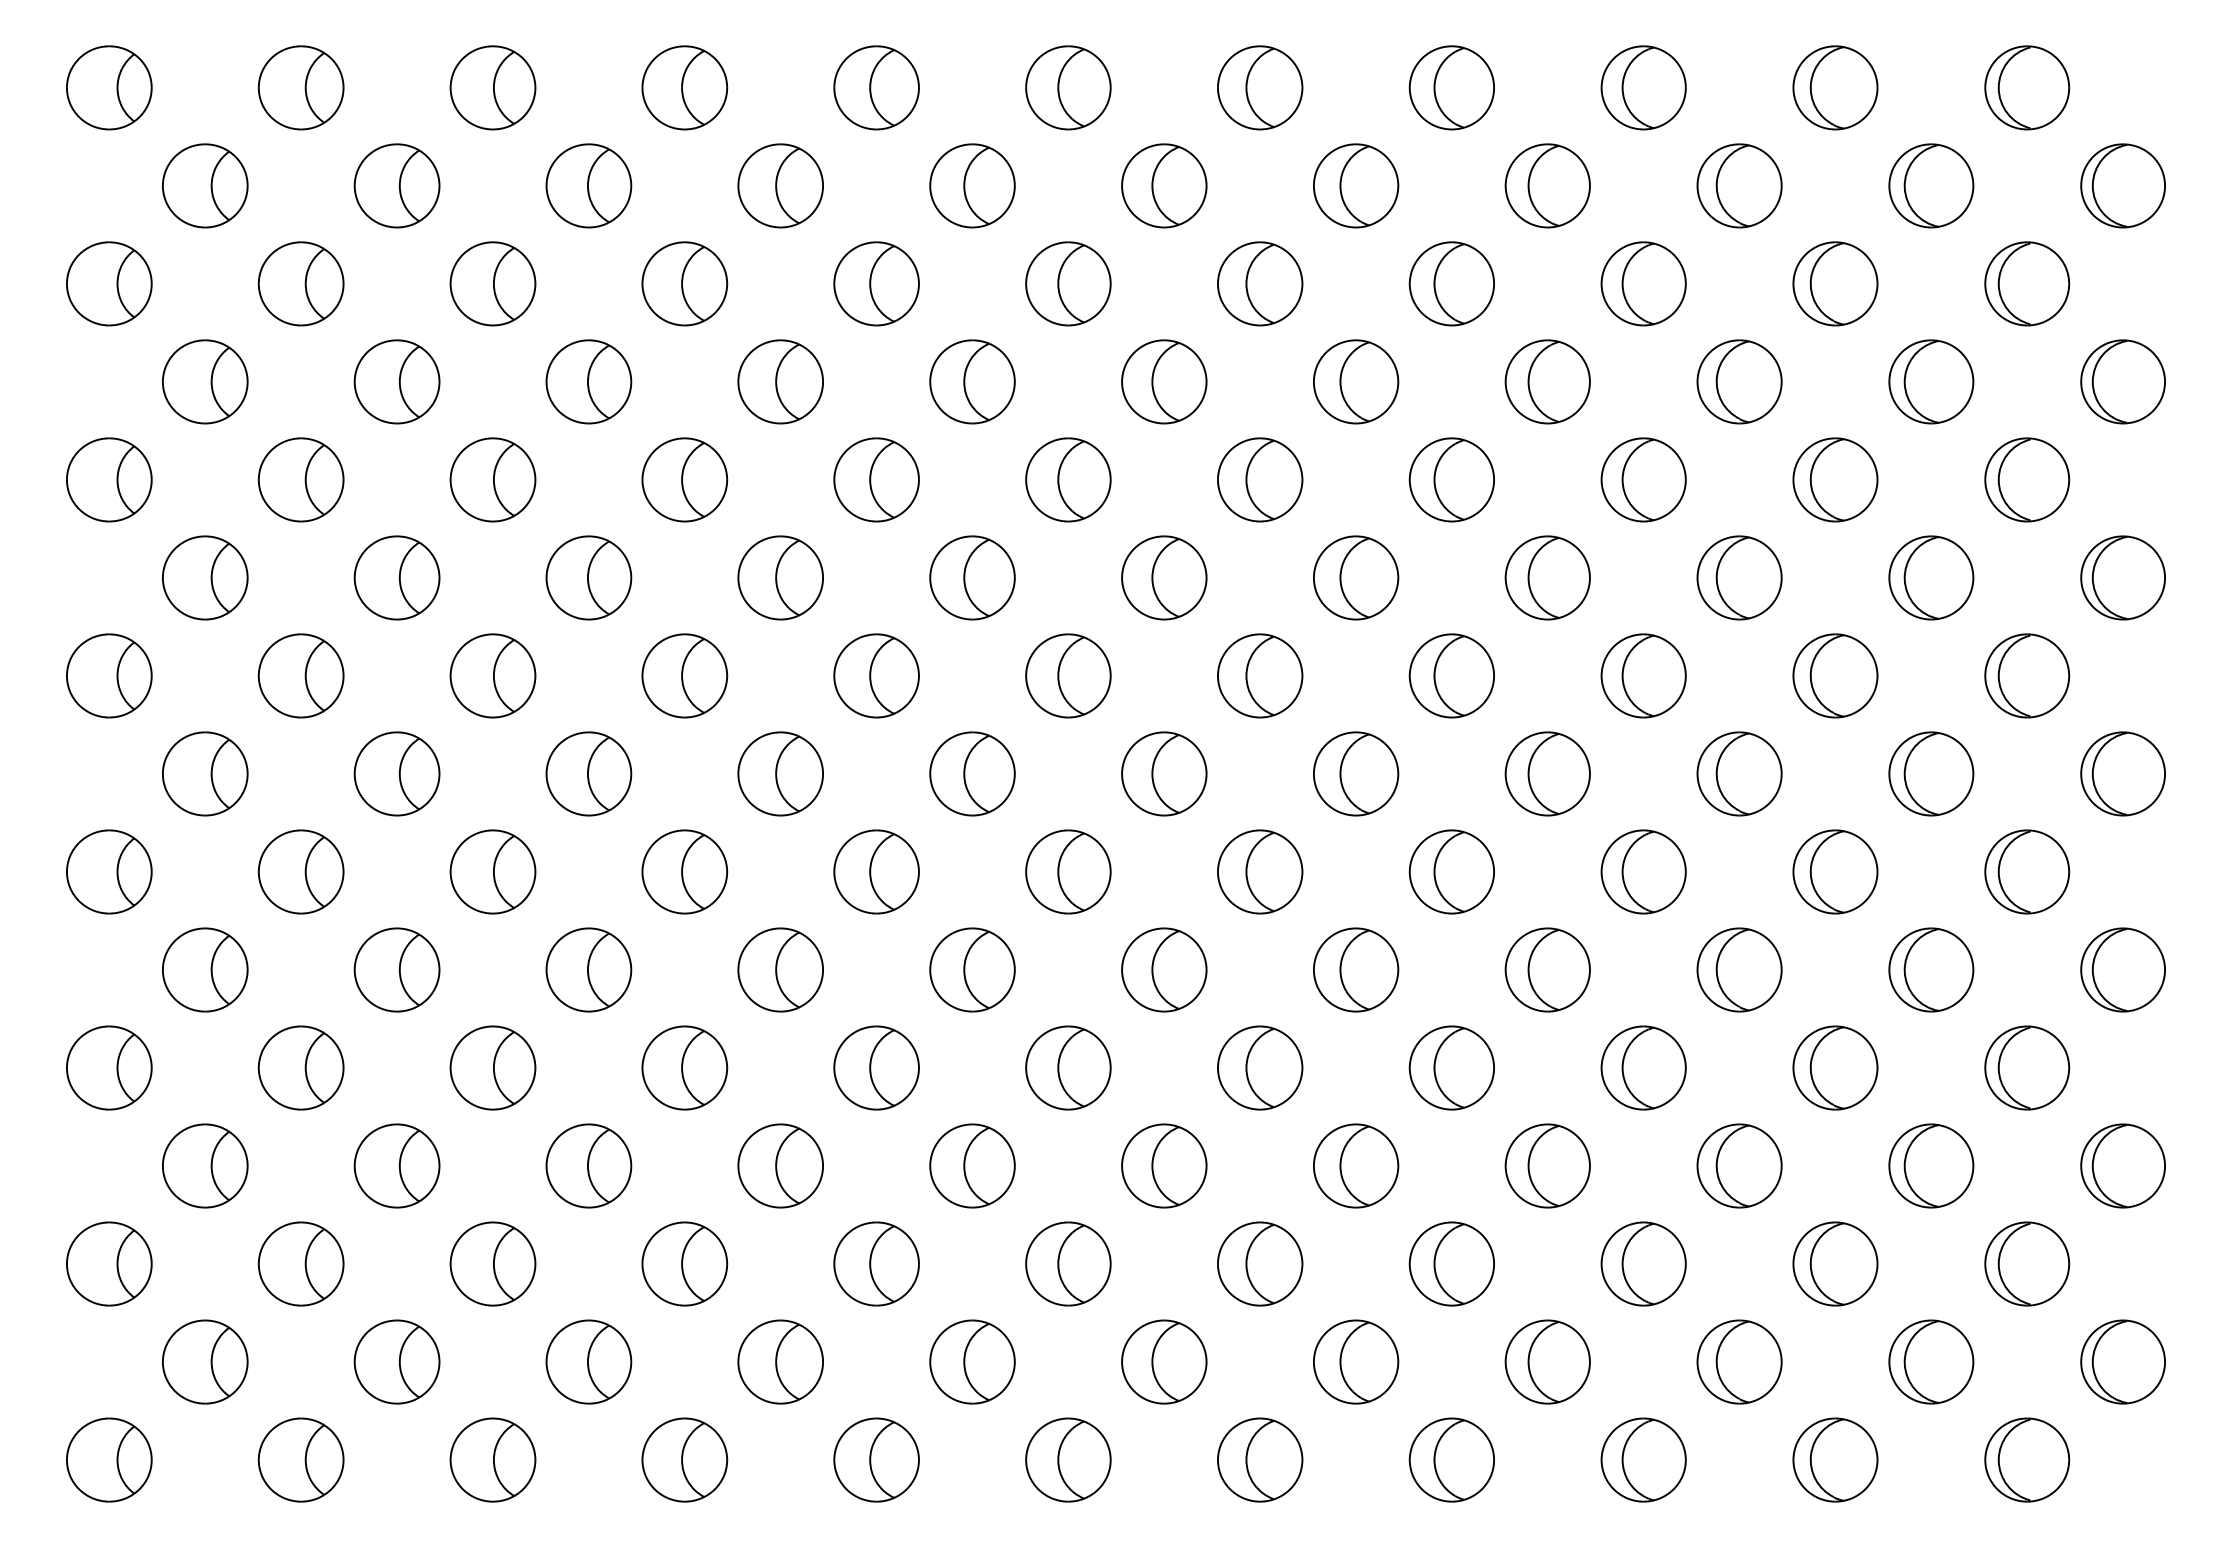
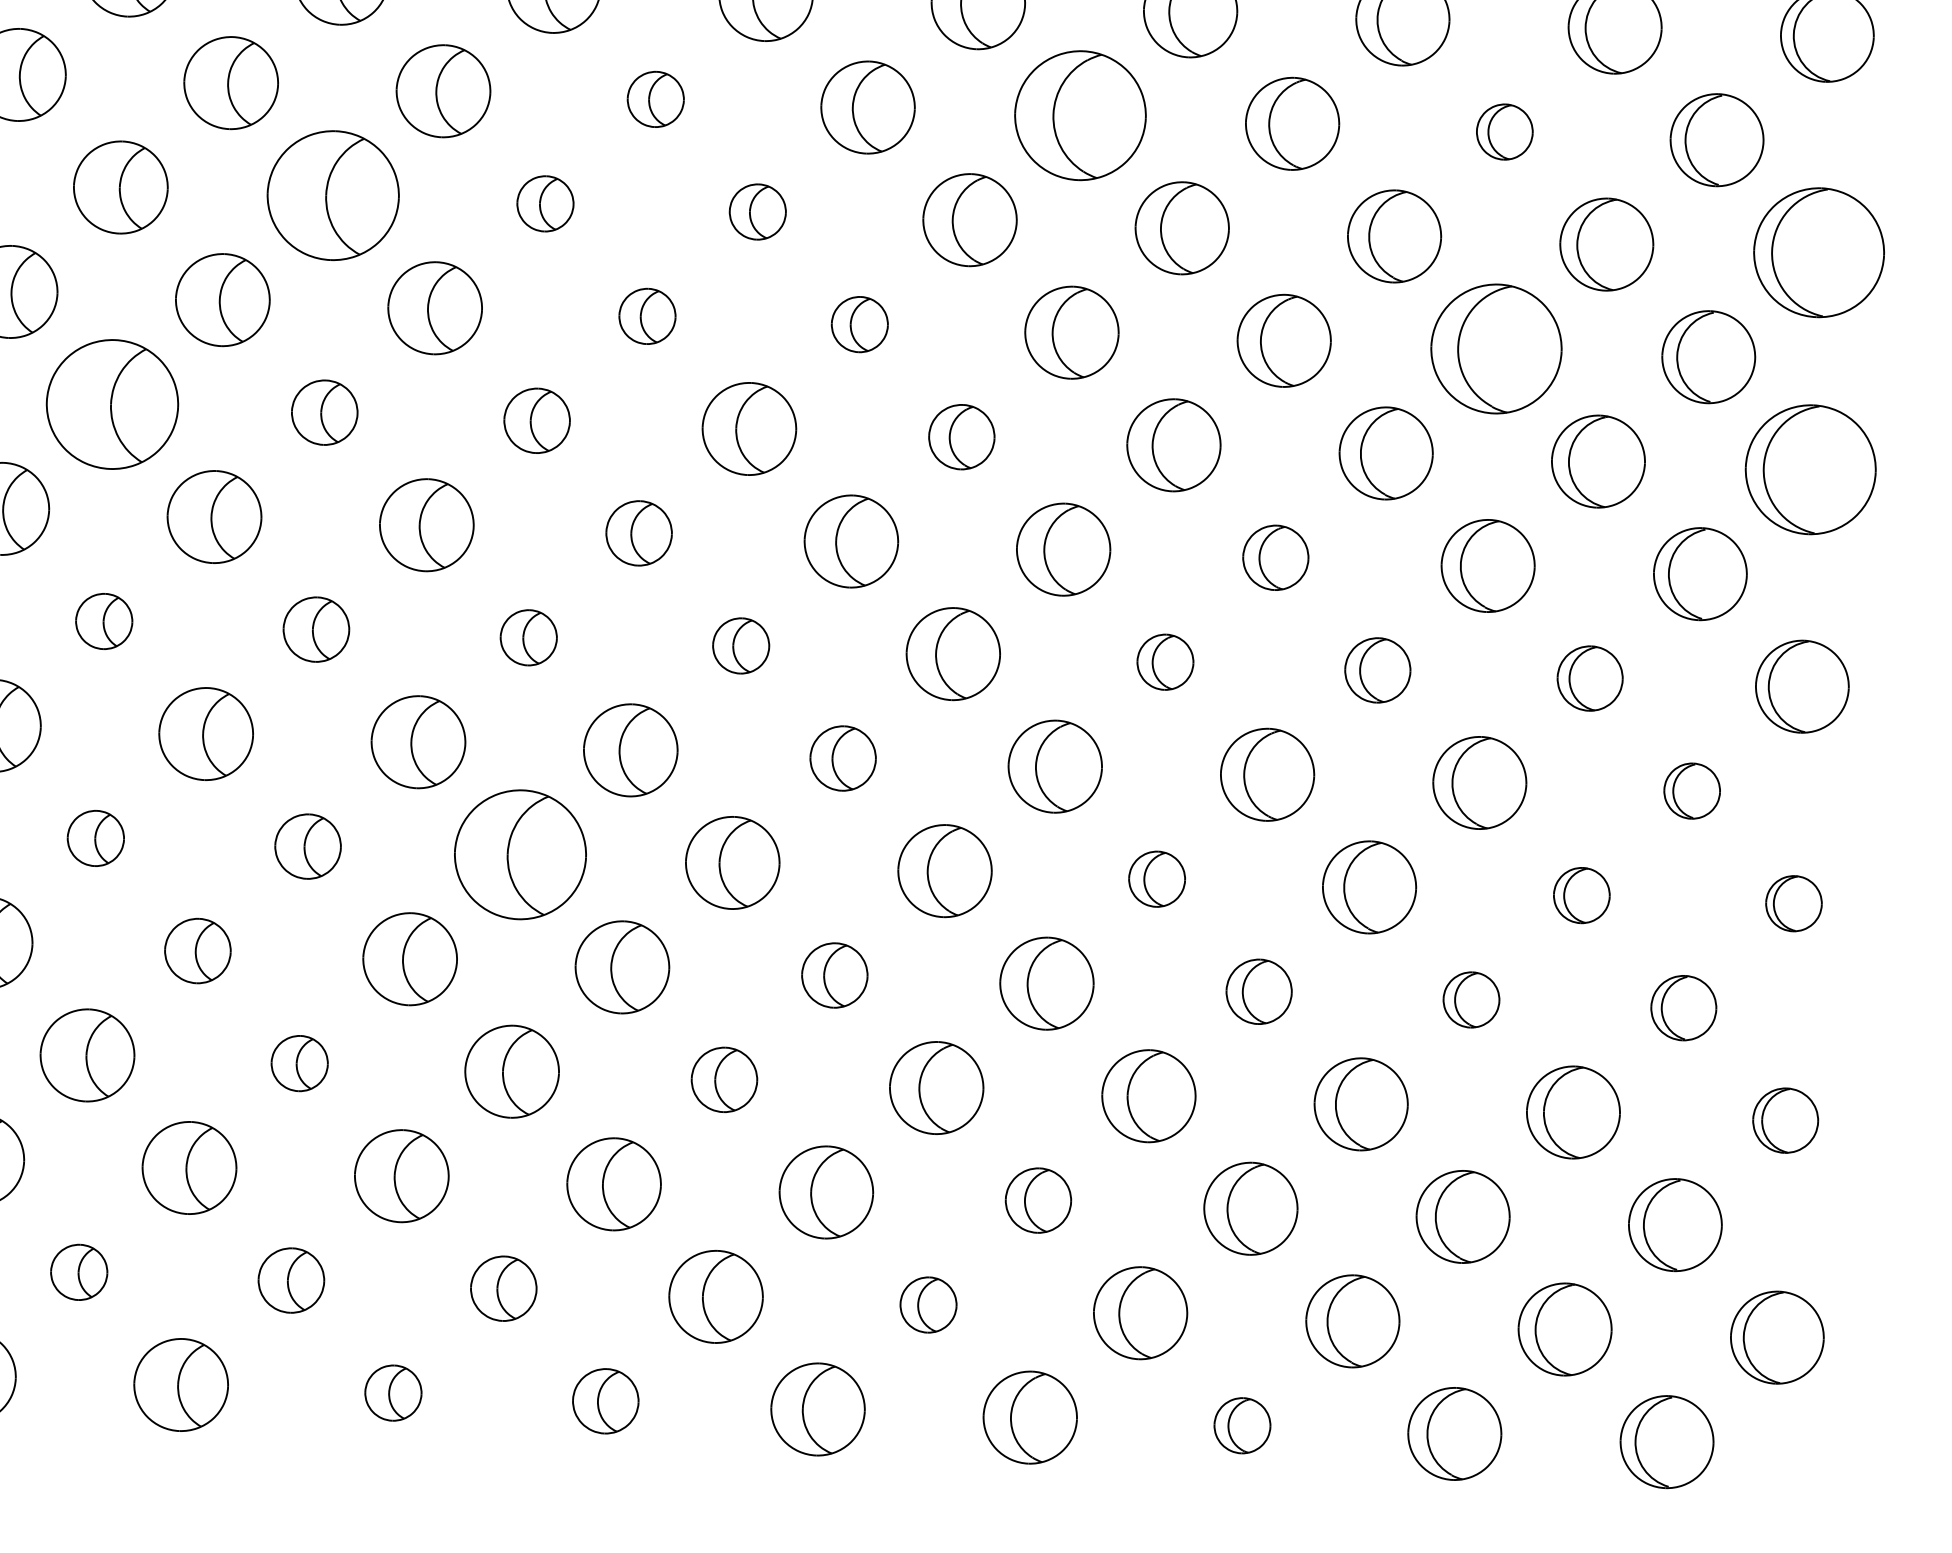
part: (1068, 283) -> (655, 98), size x0.6
part: (1451, 283) -> (1079, 115), size x1.4
part: (1835, 283) -> (1504, 131), size x0.6
part: (780, 381) -> (332, 195), size x1.4
part: (972, 381) -> (545, 203), size x0.6
part: (1164, 381) -> (757, 211), size x0.6
part: (2122, 381) -> (1818, 252), size x1.4
part: (1068, 479) -> (647, 315), size x0.6
part: (1260, 479) -> (860, 324), size x0.6
part: (1835, 479) -> (1496, 348), size x1.4
part: (588, 577) -> (112, 404), size x1.4
part: (780, 577) -> (324, 412), size x0.7
part: (972, 577) -> (537, 420), size x0.7
part: (1356, 577) -> (962, 436), size x0.7
part: (2122, 577) -> (1810, 469), size x1.4
part: (1068, 675) -> (639, 532), size x0.7
part: (1643, 675) -> (1275, 557), size x0.7
part: (588, 773) -> (103, 620), size x0.6
part: (780, 773) -> (316, 629), size x0.7
part: (972, 773) -> (528, 637), size x0.6
part: (1164, 773) -> (741, 645), size x0.6
part: (1547, 773) -> (1165, 661), size x0.6
part: (1739, 773) -> (1377, 669), size x0.7
part: (1931, 773) -> (1590, 678), size x0.7
part: (1260, 871) -> (843, 758), size x0.7
part: (2027, 871) -> (1692, 790), size x0.6
part: (588, 969) -> (95, 837), size x0.6
part: (780, 969) -> (307, 846), size x0.7
part: (972, 969) -> (520, 854), size x1.4
part: (1547, 969) -> (1156, 878), size x0.6
part: (1931, 969) -> (1581, 895), size x0.6
part: (2122, 969) -> (1793, 903), size x0.6
part: (684, 1067) -> (197, 950), size x0.7
part: (1260, 1067) -> (835, 974), size x0.7
part: (1643, 1067) -> (1259, 991), size x0.7
part: (1835, 1067) -> (1471, 999), size x0.6
part: (2027, 1067) -> (1684, 1007), size x0.7
part: (780, 1165) -> (299, 1063), size x0.6
part: (1164, 1165) -> (724, 1079), size x0.7
part: (2122, 1165) -> (1785, 1120), size x0.7
part: (1451, 1263) -> (1038, 1200), size x0.7
part: (588, 1361) -> (78, 1271), size x0.6
part: (780, 1361) -> (291, 1279), size x0.7
part: (972, 1361) -> (503, 1288), size x0.7
part: (1356, 1361) -> (928, 1304), size x0.6
part: (876, 1459) -> (393, 1392), size x0.6
part: (1068, 1459) -> (605, 1400), size x0.7
part: (1643, 1459) -> (1242, 1425), size x0.6

